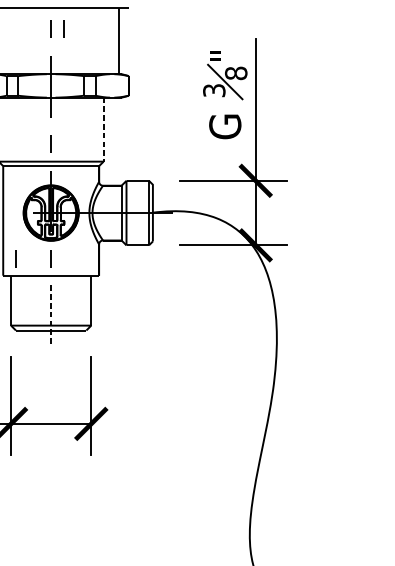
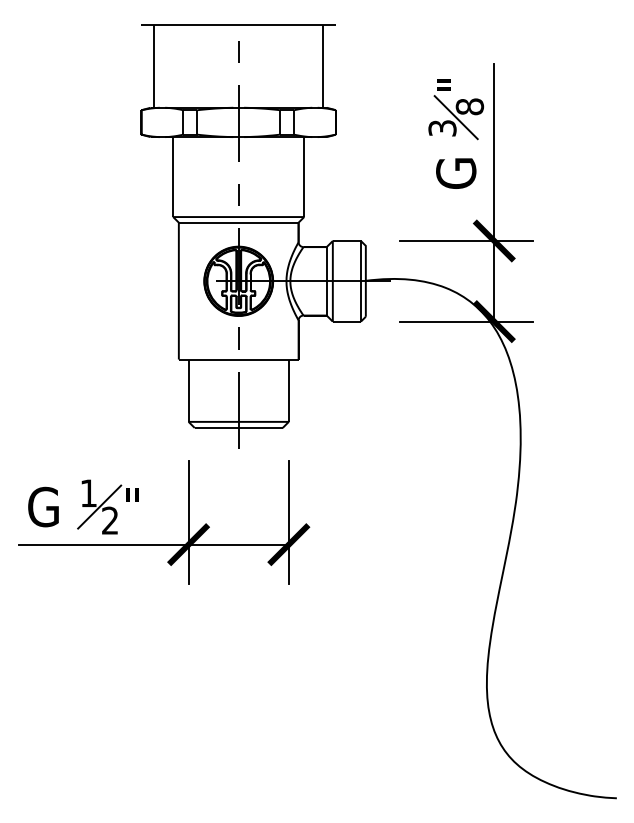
line: (63, 29) -> (254, 51), removed
line: (103, 129) -> (304, 177), dashed -> solid
line: (15, 258) -> (194, 338), removed
line: (50, 316) -> (238, 410), dashed -> solid

